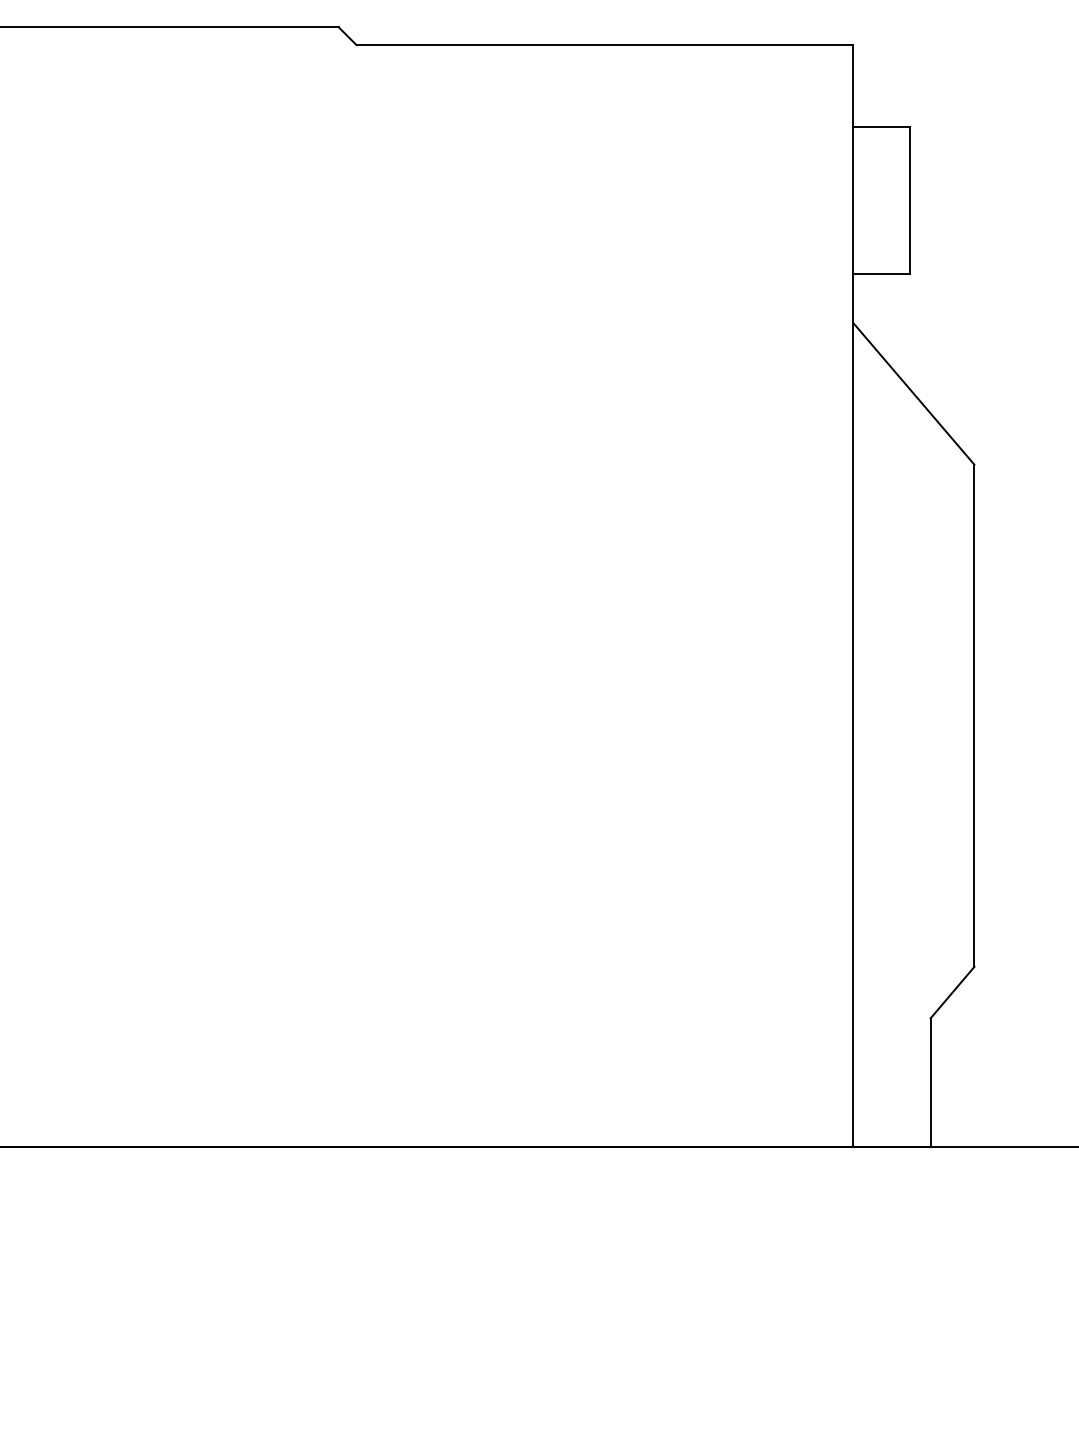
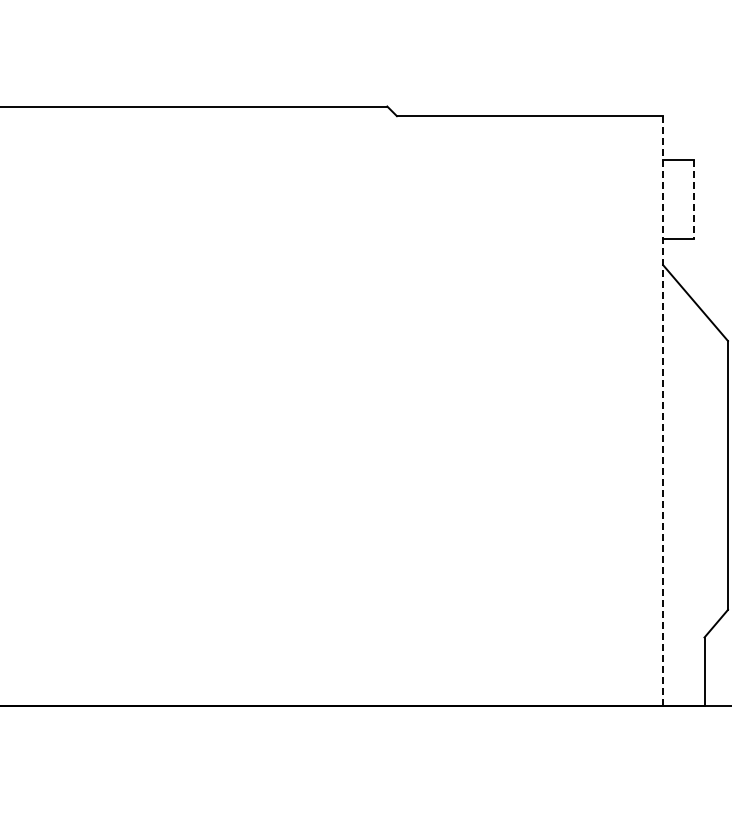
line: (910, 202) -> (693, 200), solid -> dashed
line: (854, 594) -> (663, 410), solid -> dashed

